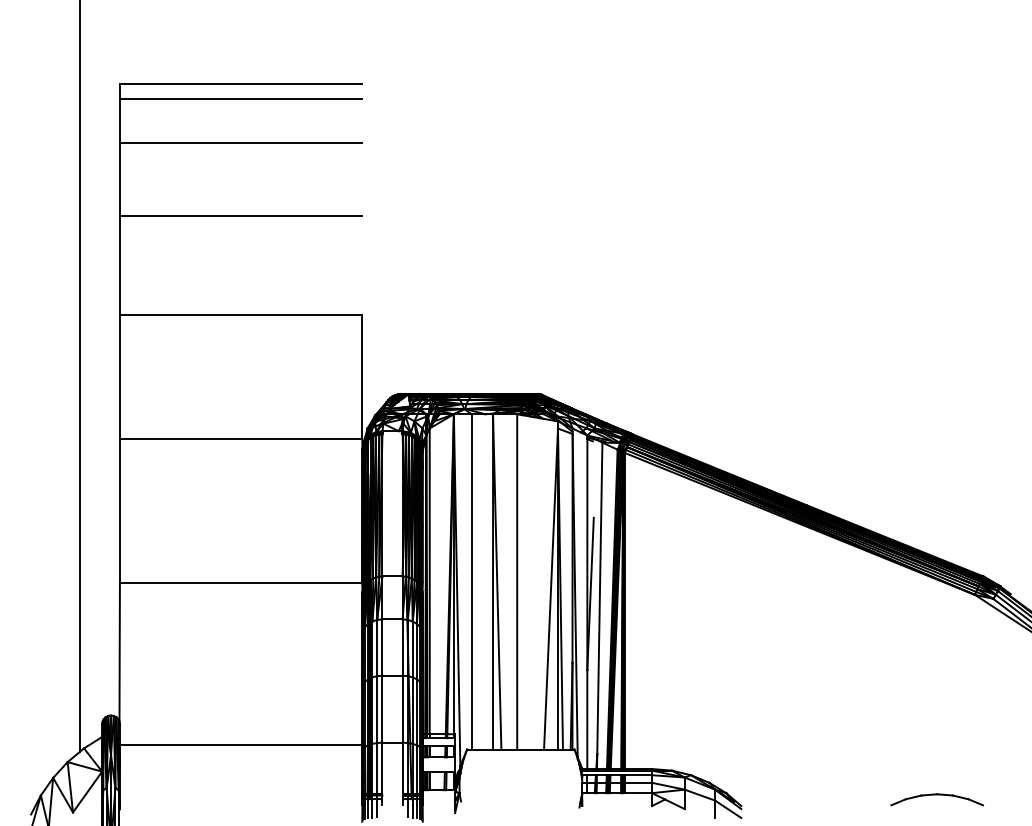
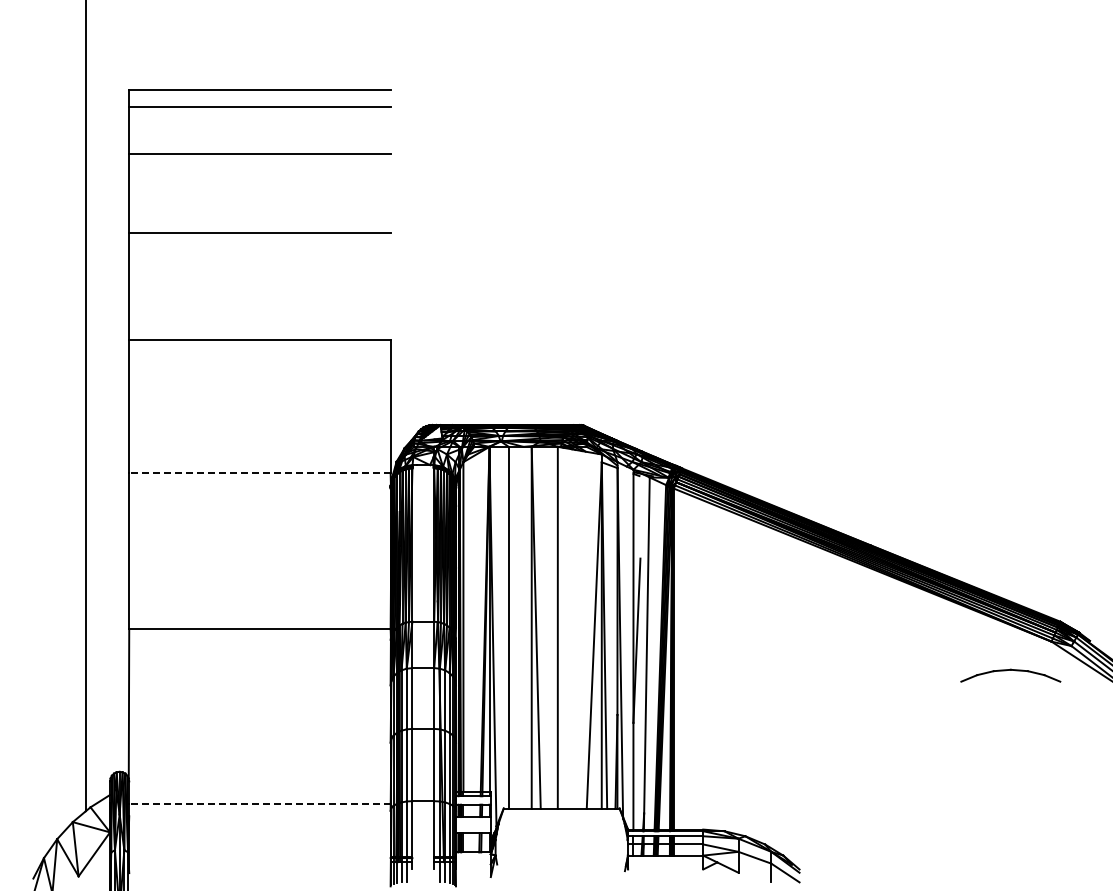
line: (240, 438) -> (259, 473), solid -> dashed
line: (240, 745) -> (259, 804), solid -> dashed
part: (936, 799) -> (1010, 675), moved

